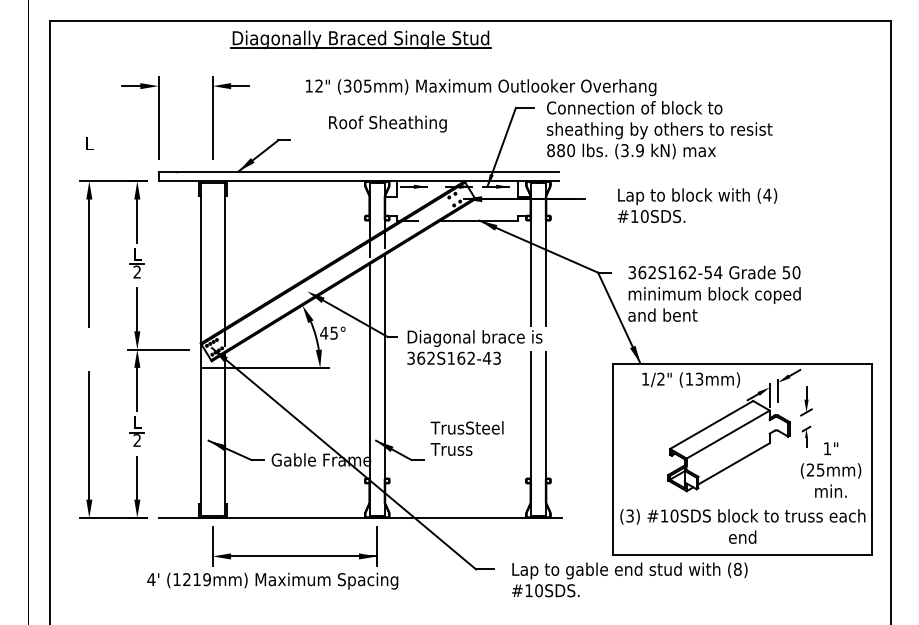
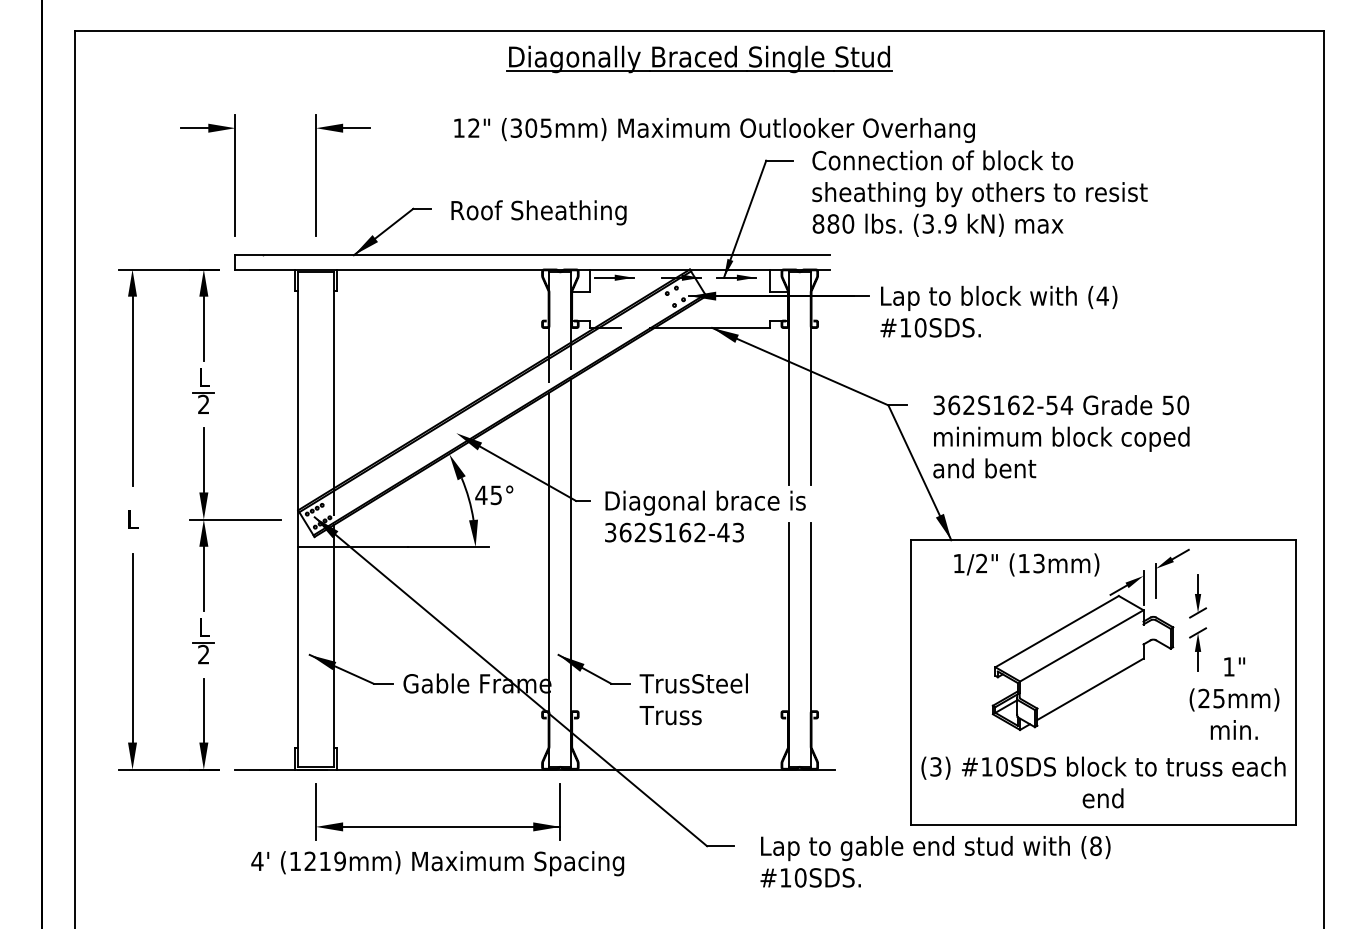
part: (360, 39) -> (698, 58), moved
text: (387, 123) -> (538, 211), moved
text: (89, 143) -> (132, 519), moved
text: (697, 205) -> (998, 311), moved
part: (806, 436) -> (1198, 648), size x1.43
text: (466, 438) -> (692, 699), moved
text: (272, 580) -> (437, 862), moved

